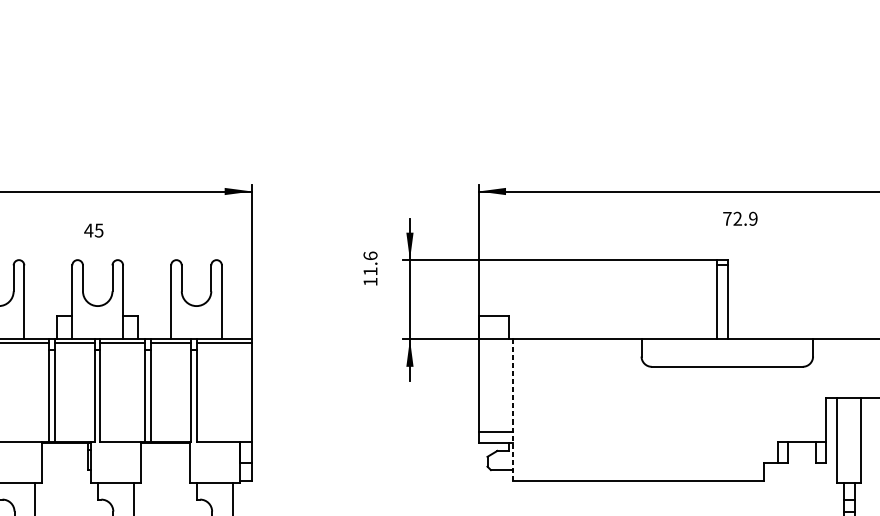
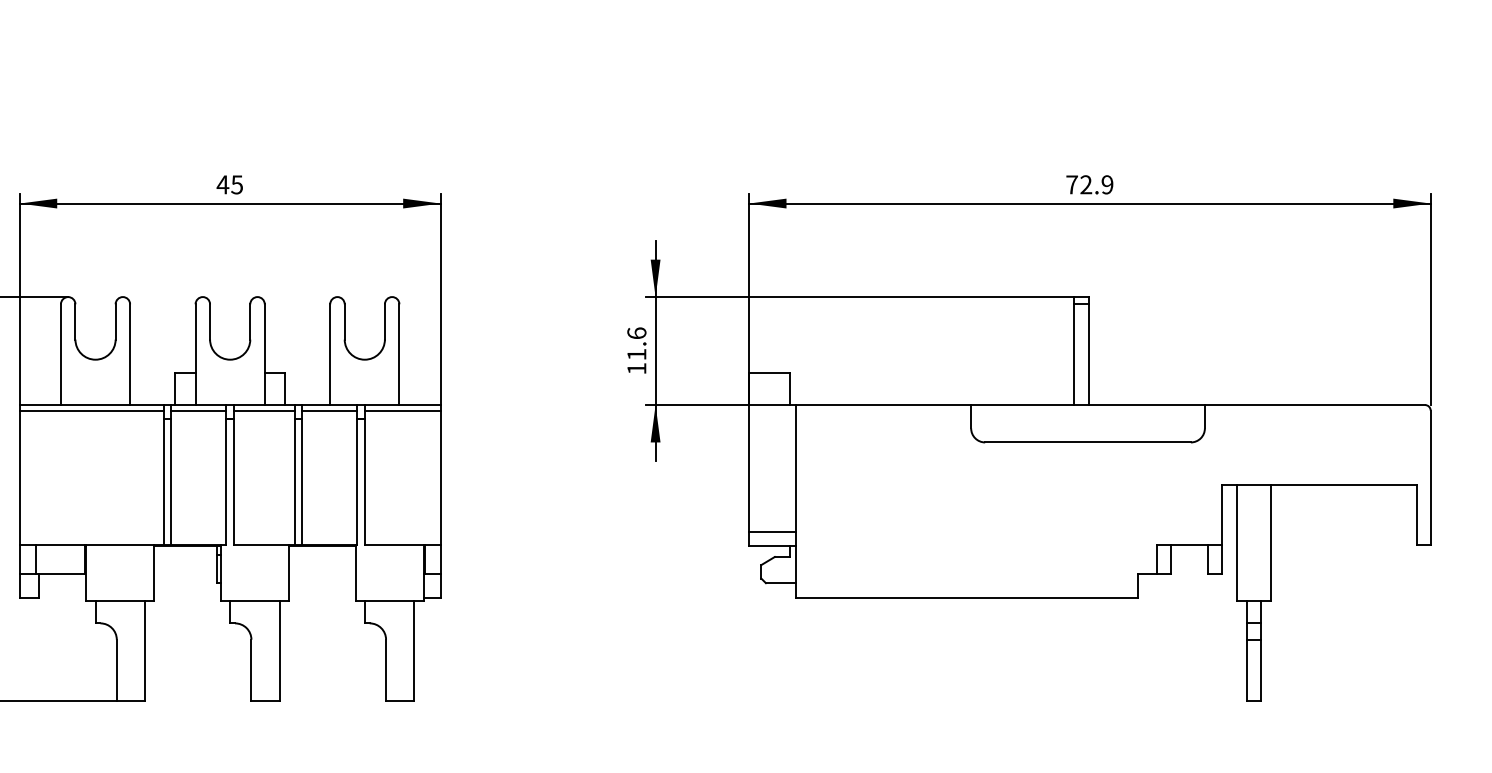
text: (740, 218) -> (1089, 184), moved
text: (93, 230) -> (229, 184), moved
text: (370, 268) -> (636, 350), moved
line: (512, 410) -> (795, 501), dashed -> solid

